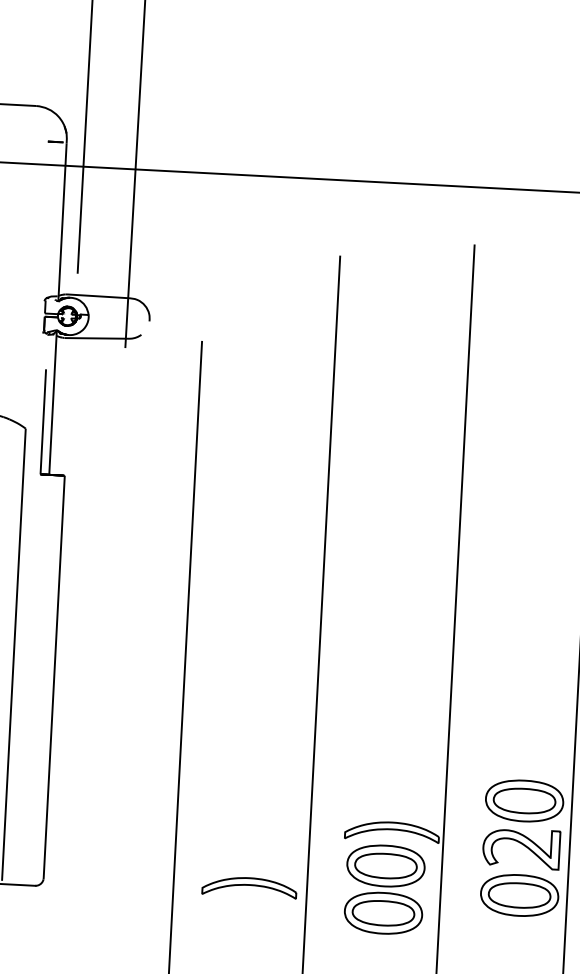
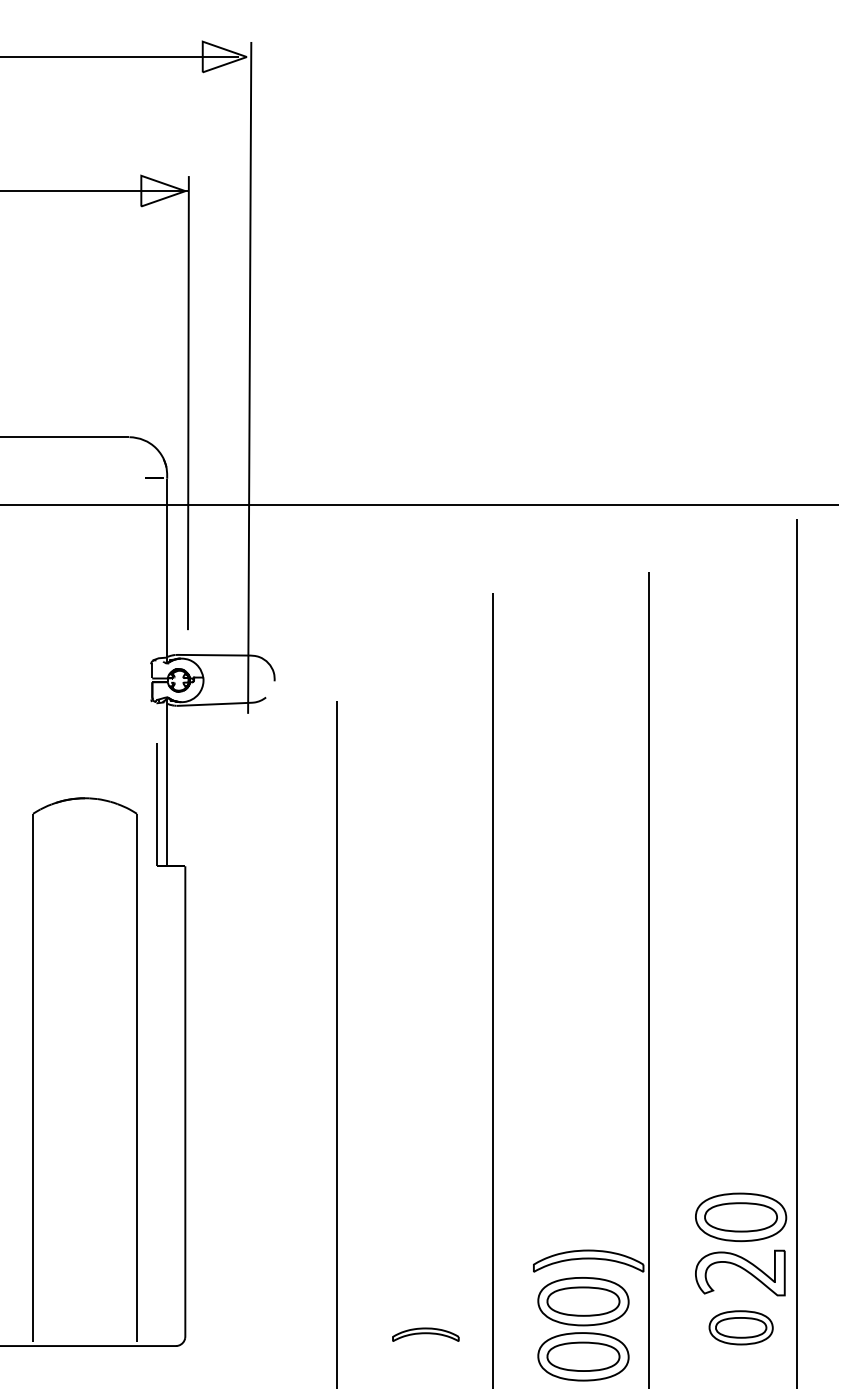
part: (249, 887) -> (425, 1334), size x0.6
part: (520, 895) -> (741, 1327), size x0.7

